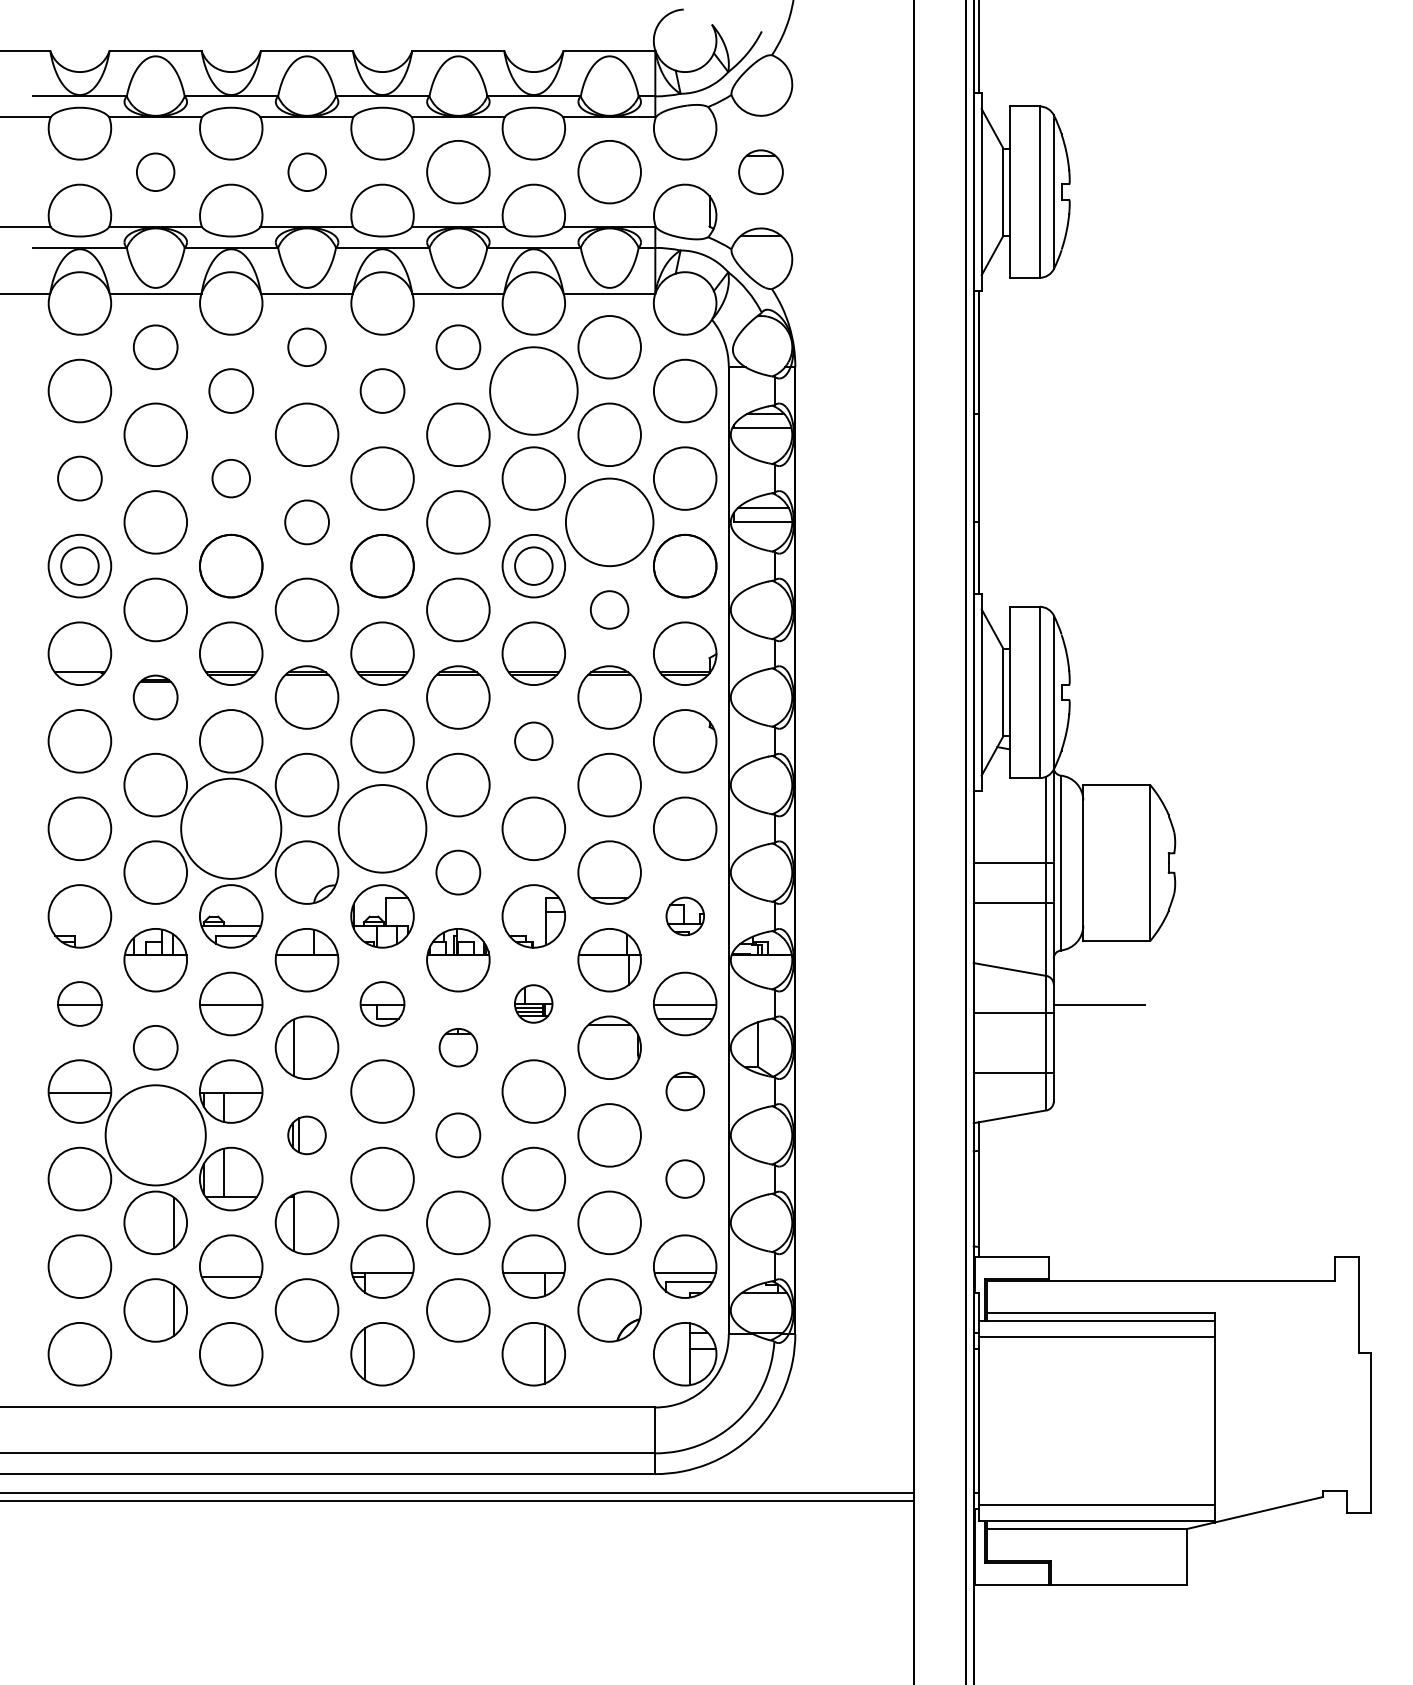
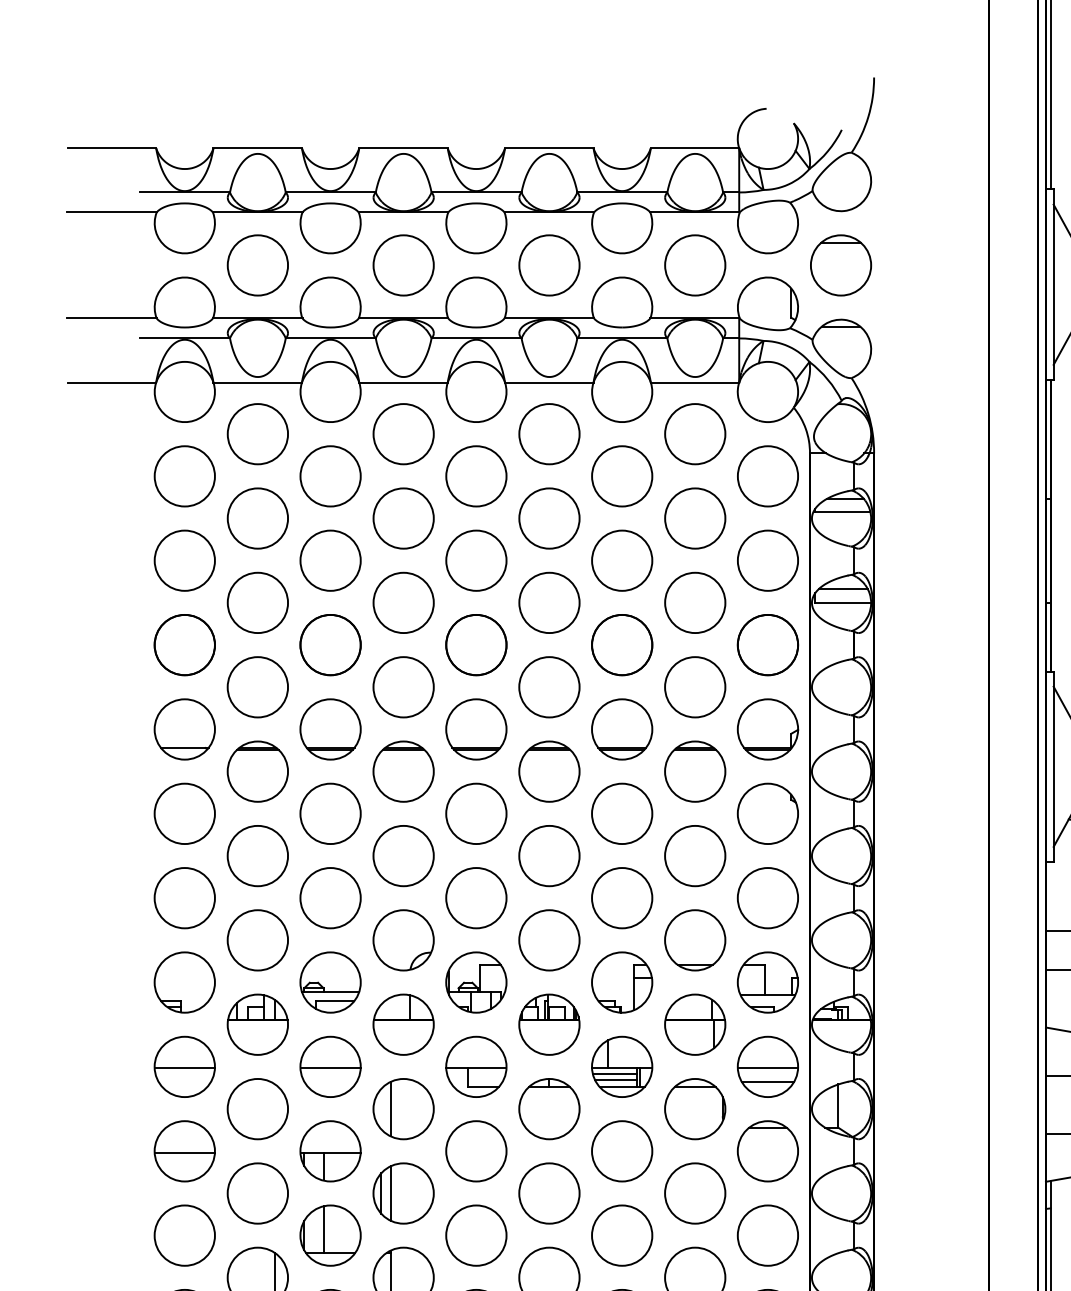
circle: (155, 172) -> (257, 265), size x1.67
circle: (307, 172) -> (404, 265), size x1.67
part: (760, 172) -> (840, 265), size x1.43
circle: (155, 347) -> (257, 434), size x1.43
circle: (306, 347) -> (403, 434), size x1.67
circle: (458, 347) -> (549, 434), size x1.43
circle: (230, 390) -> (329, 475), size x1.43
circle: (382, 390) -> (476, 475), size x1.43
circle: (533, 390) -> (621, 475), size x0.71
circle: (79, 478) -> (184, 560), size x1.43
circle: (230, 478) -> (329, 560), size x1.67
circle: (306, 522) -> (403, 603), size x1.43
circle: (609, 522) -> (695, 603), size x0.71
circle: (79, 565) -> (184, 644), size x1.67
circle: (533, 565) -> (621, 644), size x1.67
circle: (609, 609) -> (695, 686), size x1.67
part: (155, 697) -> (257, 771), size x1.43
circle: (533, 741) -> (621, 814), size x1.67
circle: (230, 828) -> (329, 897), size x0.62
circle: (382, 828) -> (476, 897), size x0.71
circle: (458, 872) -> (549, 940), size x1.43
part: (685, 916) -> (768, 982), size x1.67
part: (79, 1003) -> (184, 1066), size x1.43
part: (382, 1003) -> (476, 1066), size x1.43
part: (533, 1003) -> (621, 1066), size x1.67
circle: (155, 1047) -> (257, 1108), size x1.43
part: (458, 1047) -> (549, 1108), size x1.67
part: (685, 1091) -> (768, 1151), size x1.67
circle: (155, 1135) -> (257, 1193), size x0.62
part: (306, 1135) -> (403, 1193), size x1.67
circle: (458, 1135) -> (549, 1193), size x1.43
circle: (684, 1178) -> (767, 1235), size x1.67

